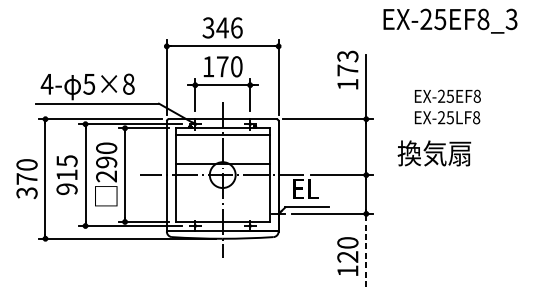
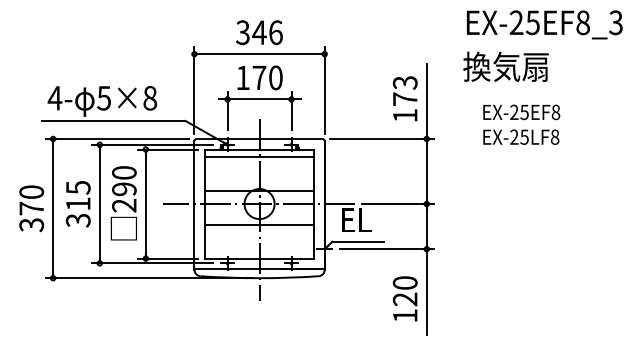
text: (450, 20) -> (544, 24), moved
text: (347, 69) -> (404, 98), moved
text: (433, 153) -> (505, 66), moved
text: (67, 189) -> (78, 220), 915 -> 315
line: (222, 192) -> (259, 224), added
line: (366, 250) -> (426, 291), dashed -> solid

